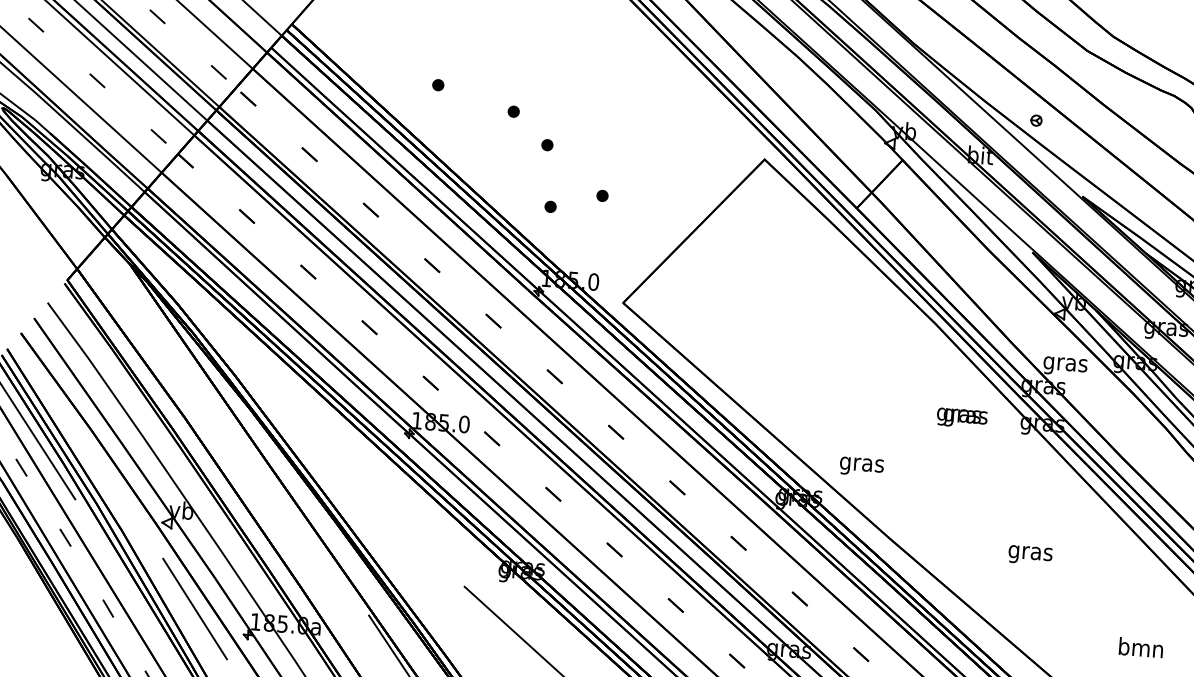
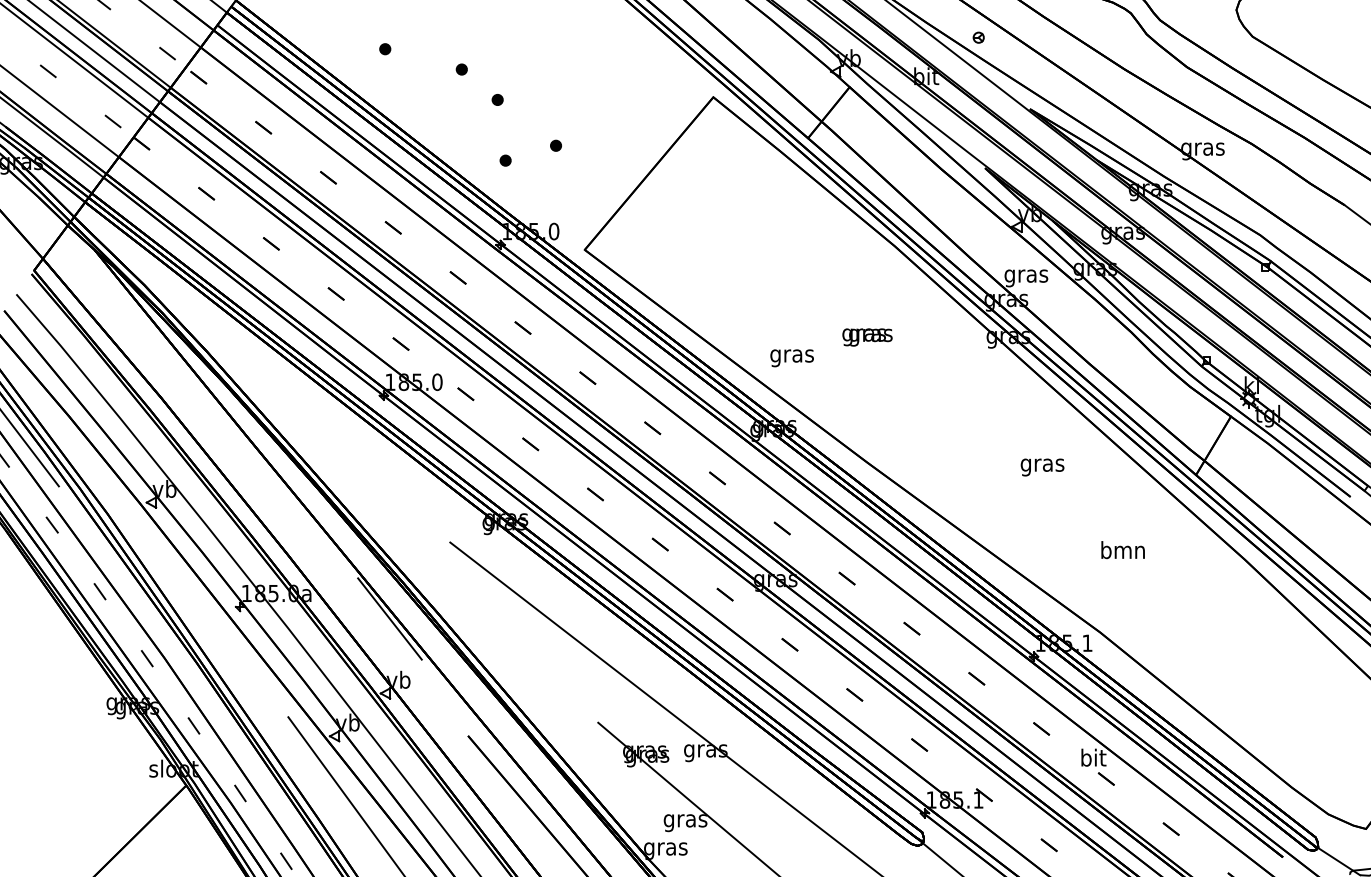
text: (962, 418) -> (867, 337), moved
text: (861, 467) -> (791, 358), moved
text: (1030, 555) -> (1042, 467), moved
line: (194, 609) -> (185, 585), removed

